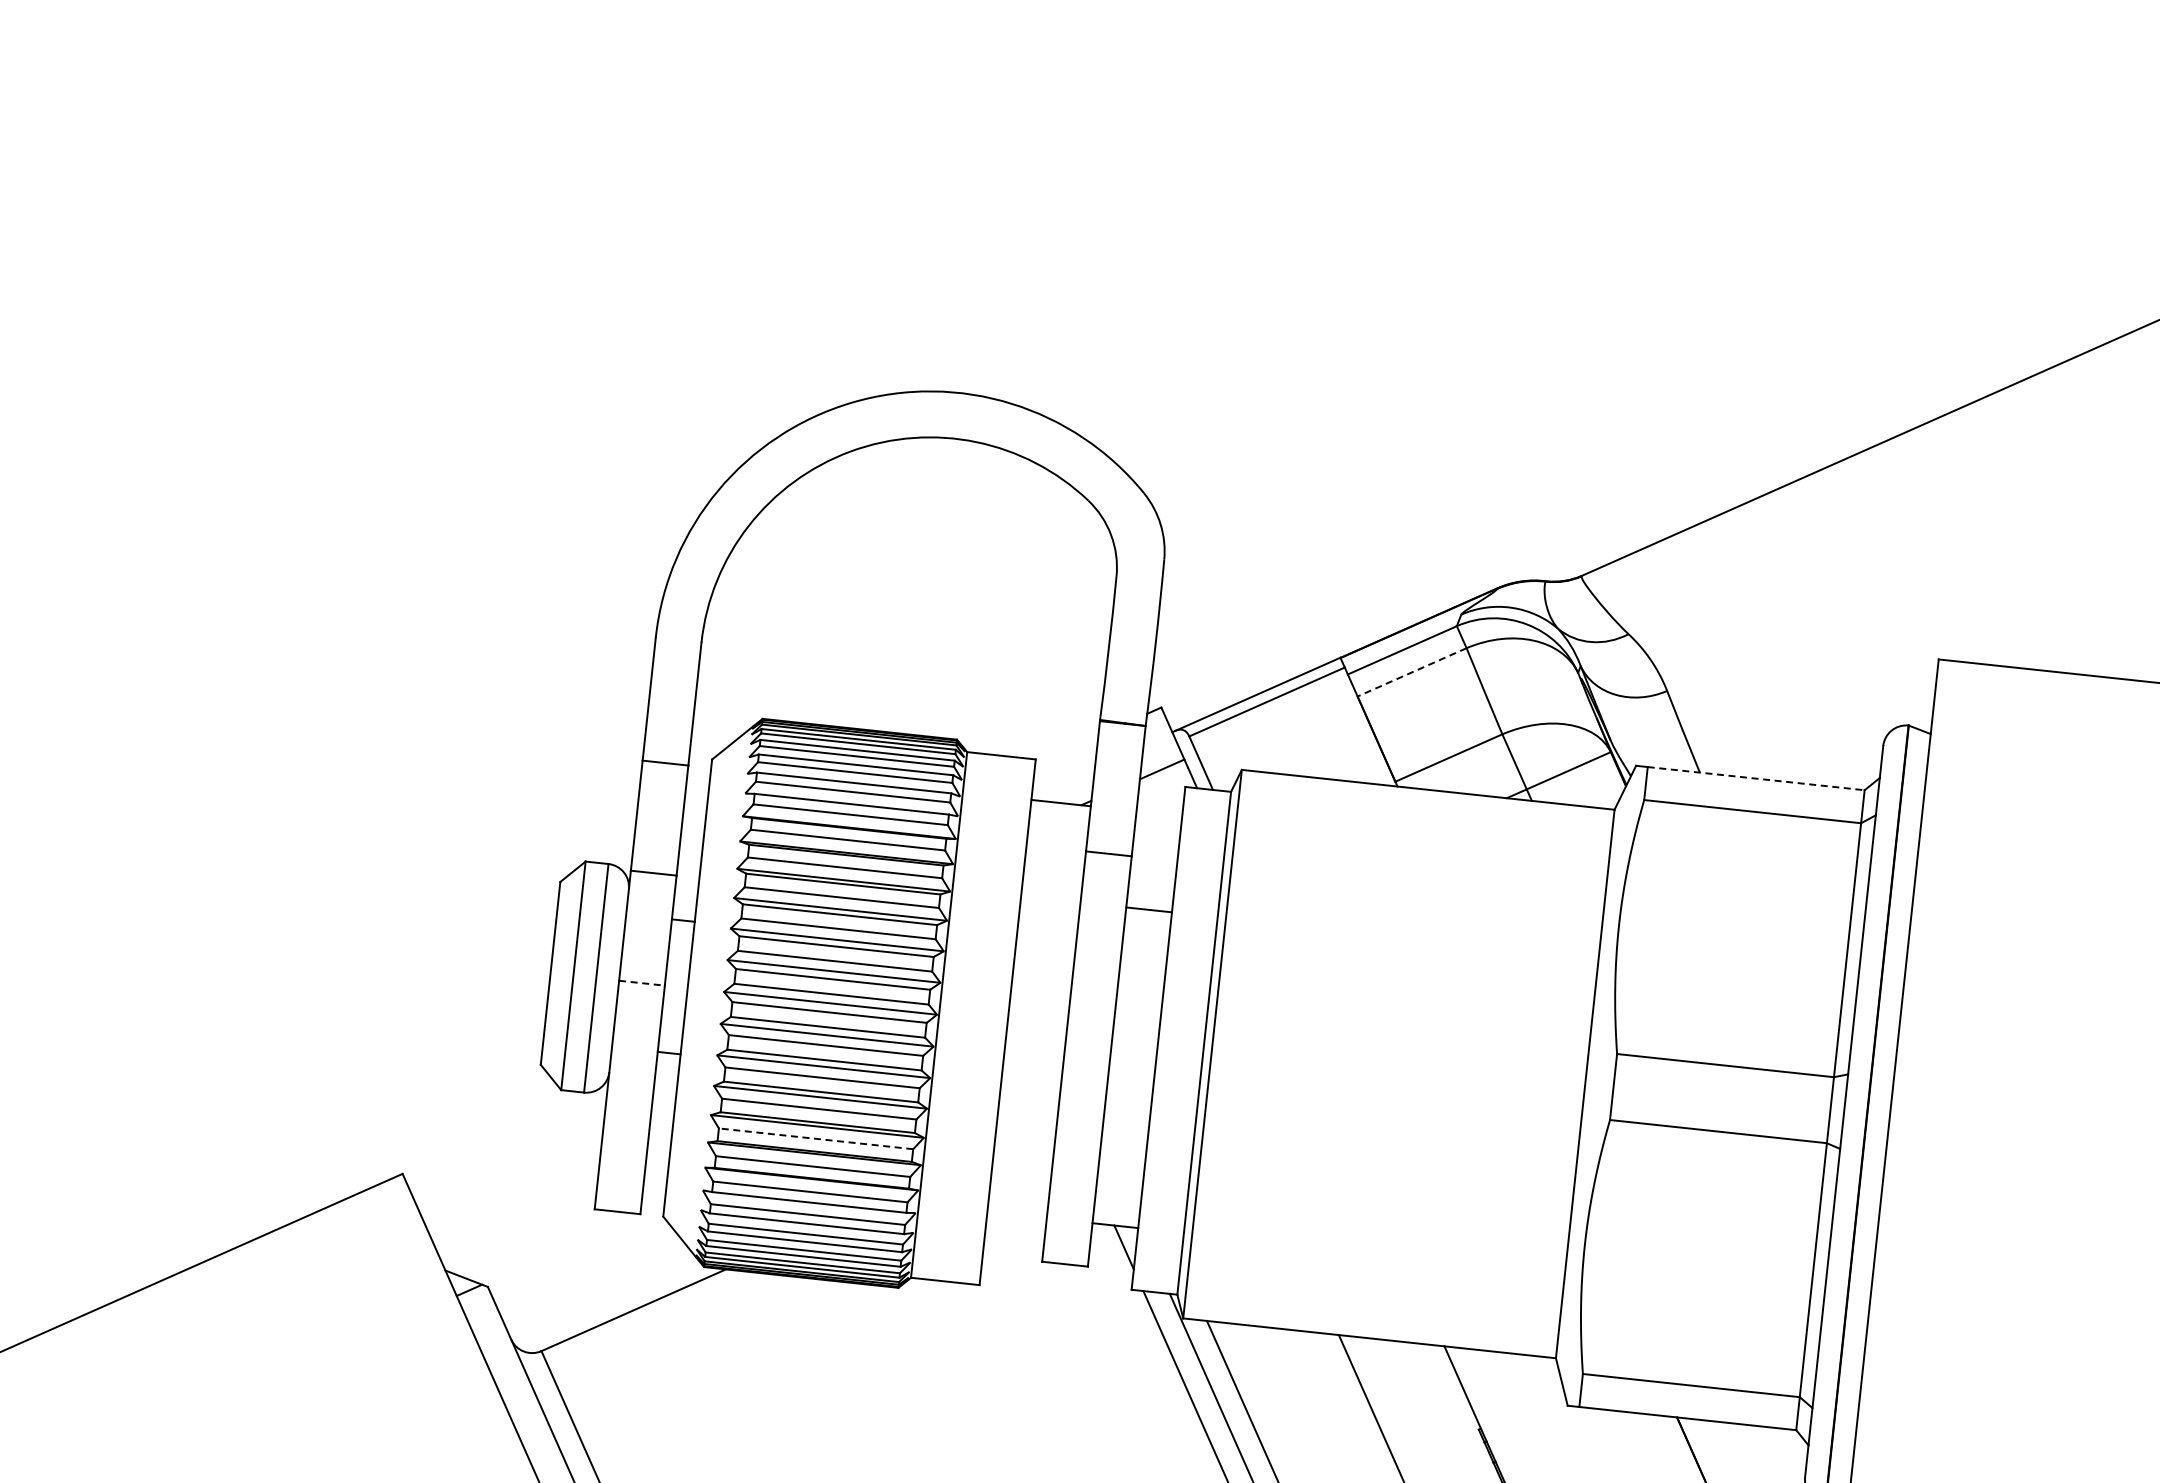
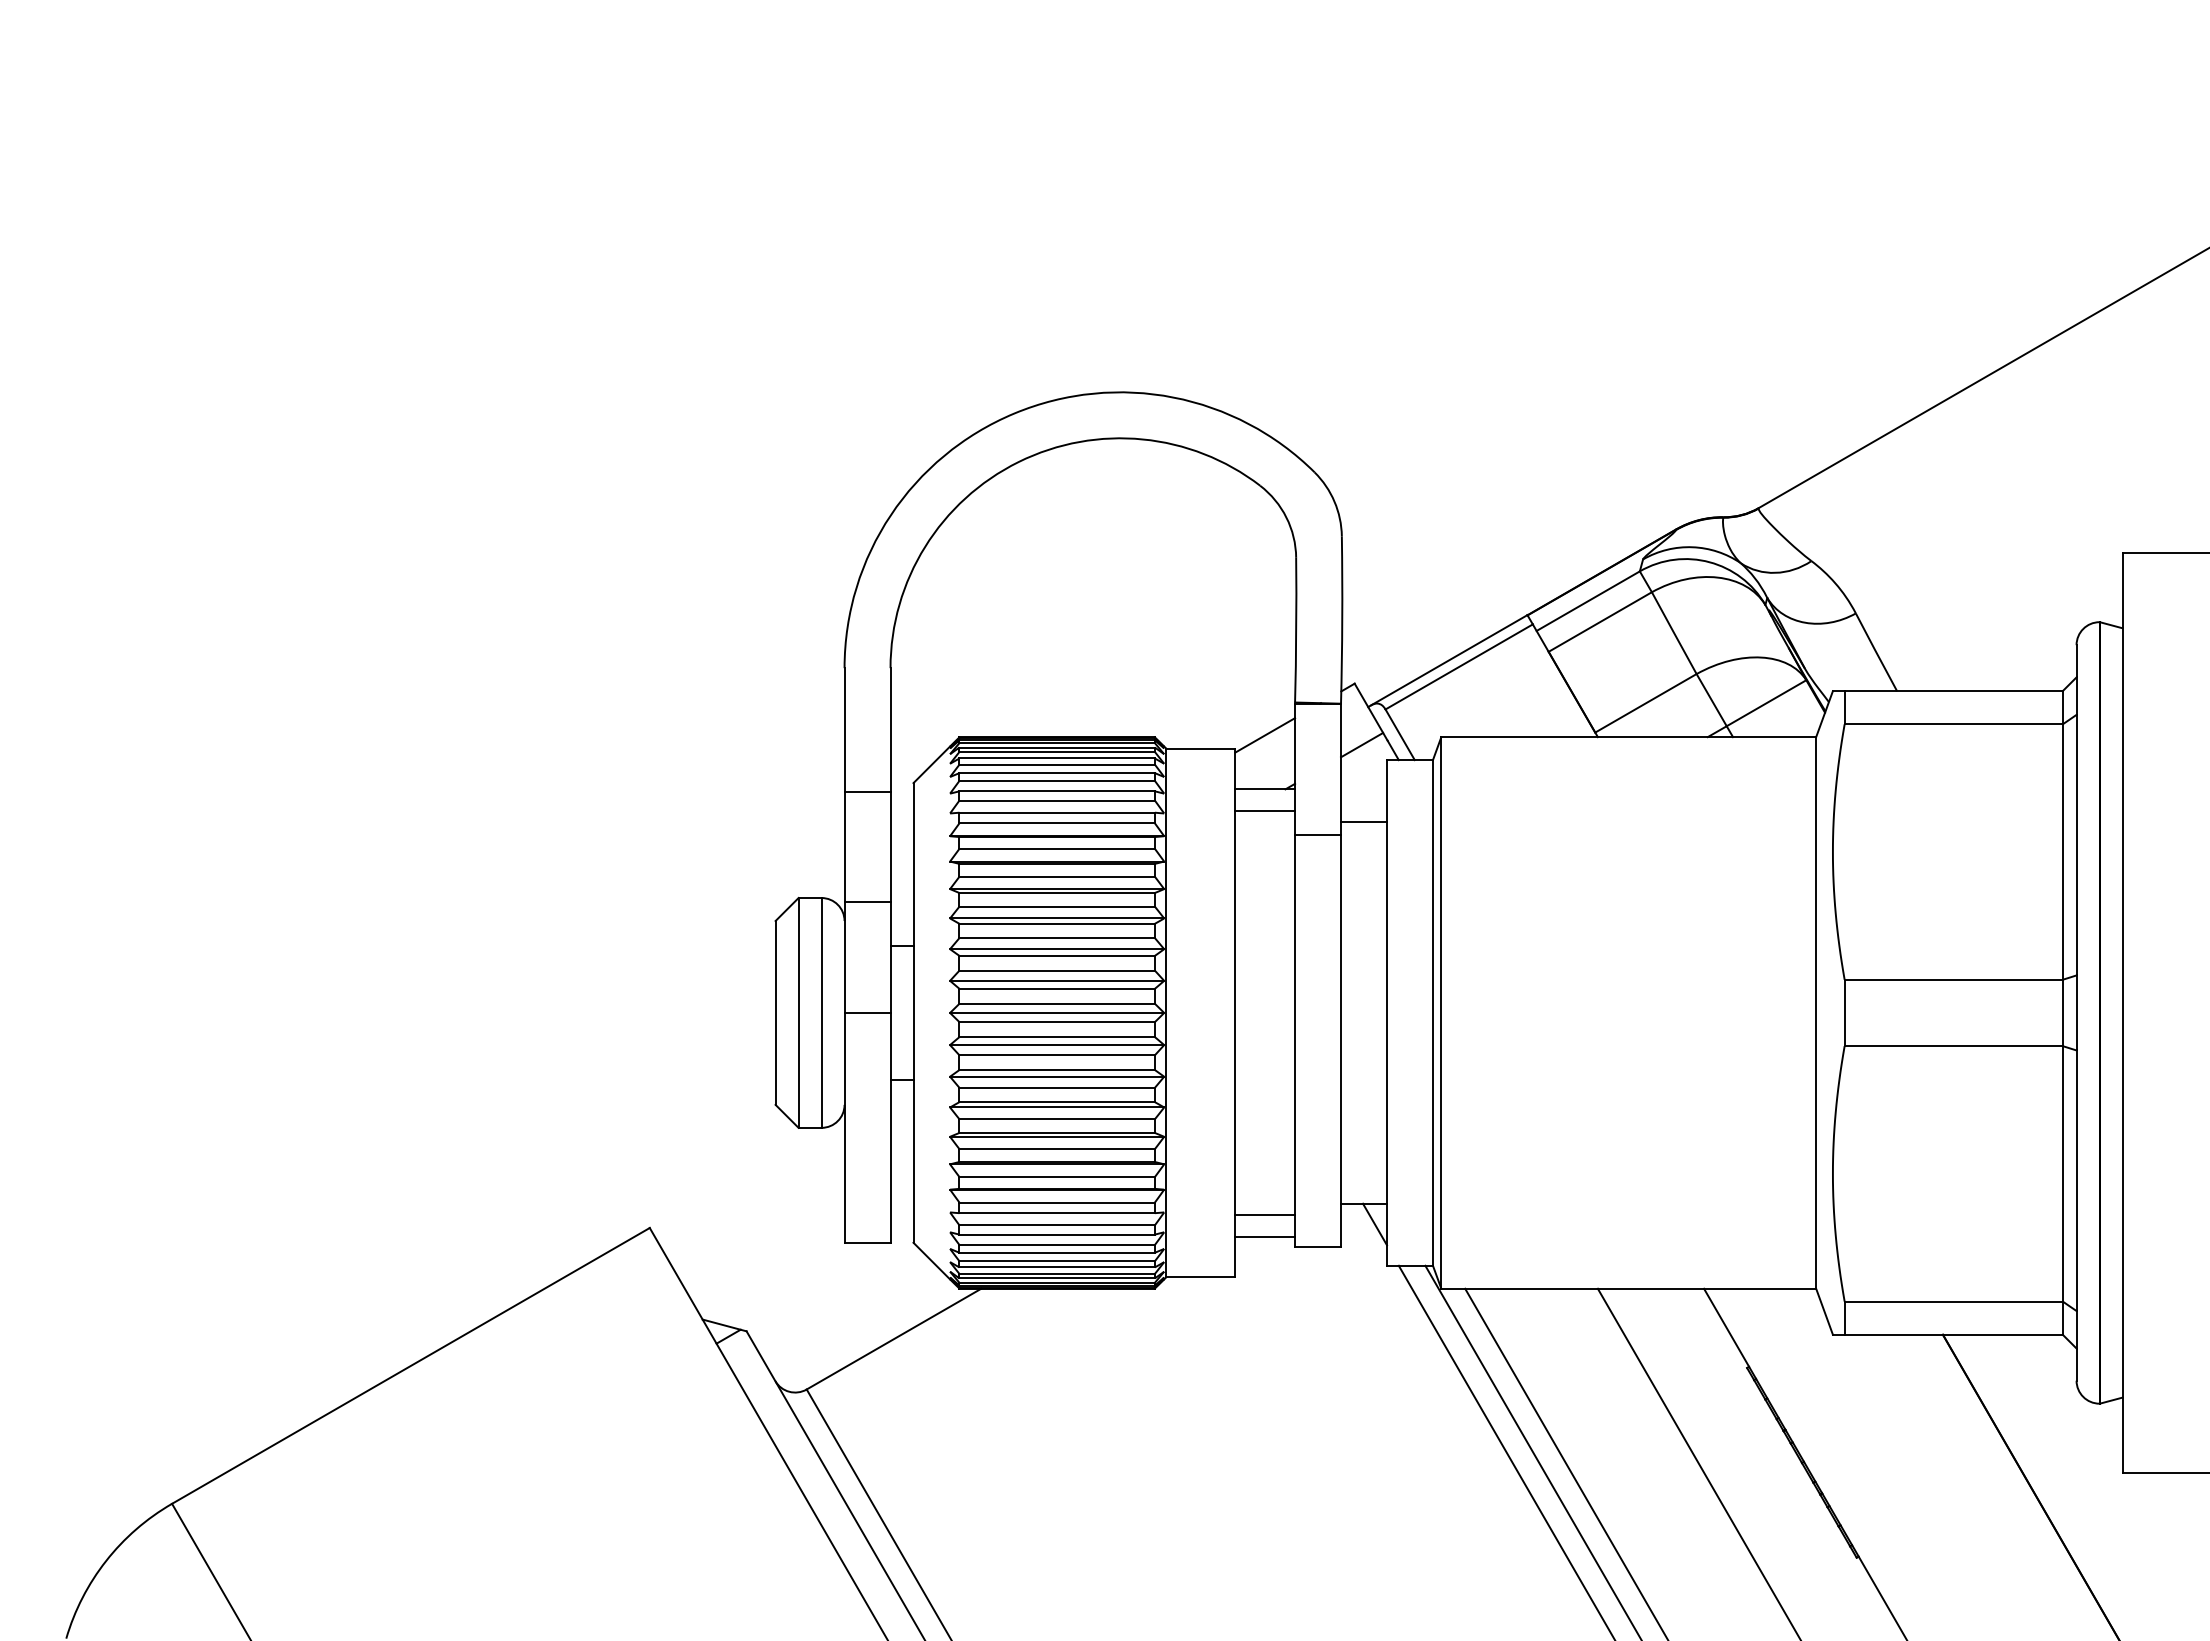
line: (1412, 672) -> (1600, 622), dashed -> solid
line: (1067, 749) -> (1265, 735), added
line: (1756, 779) -> (1954, 691), dashed -> solid
line: (1059, 825) -> (1265, 811), added
line: (1149, 910) -> (1364, 822), moved
line: (641, 982) -> (867, 1012), dashed -> solid
line: (816, 1139) -> (1057, 1149), dashed -> solid
line: (1016, 1225) -> (1265, 1214), added
line: (1013, 1247) -> (1265, 1236), added

